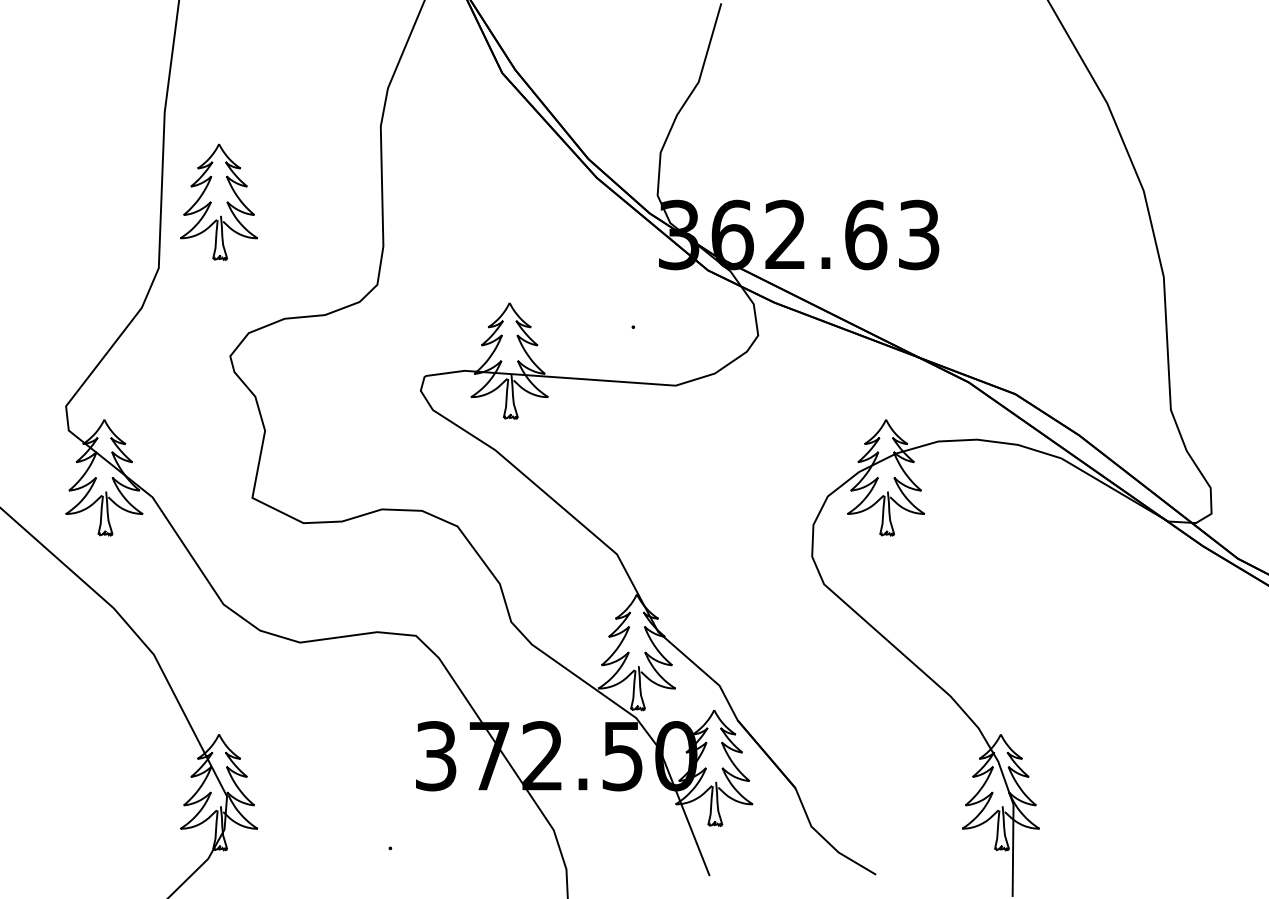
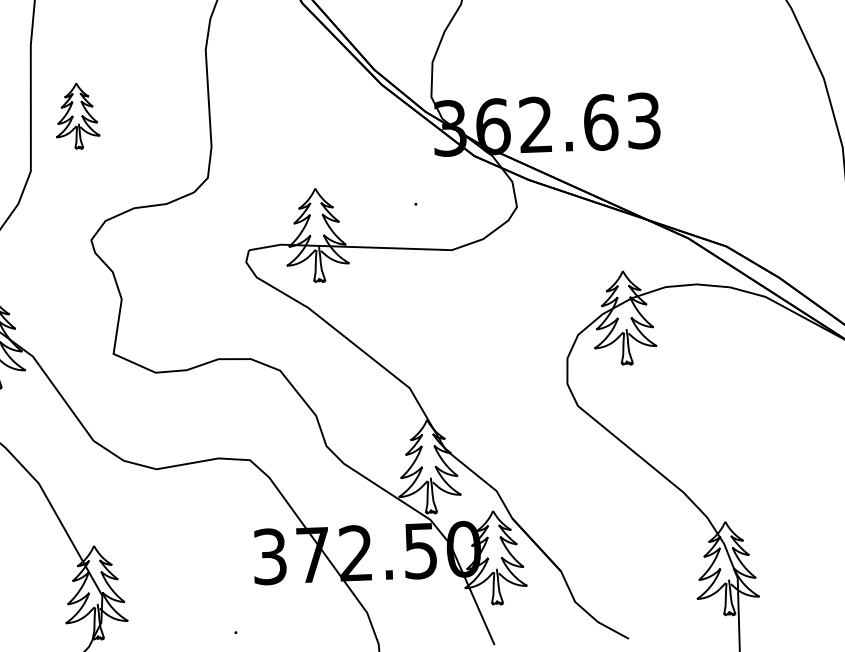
part: (218, 201) -> (77, 115), size x0.7

